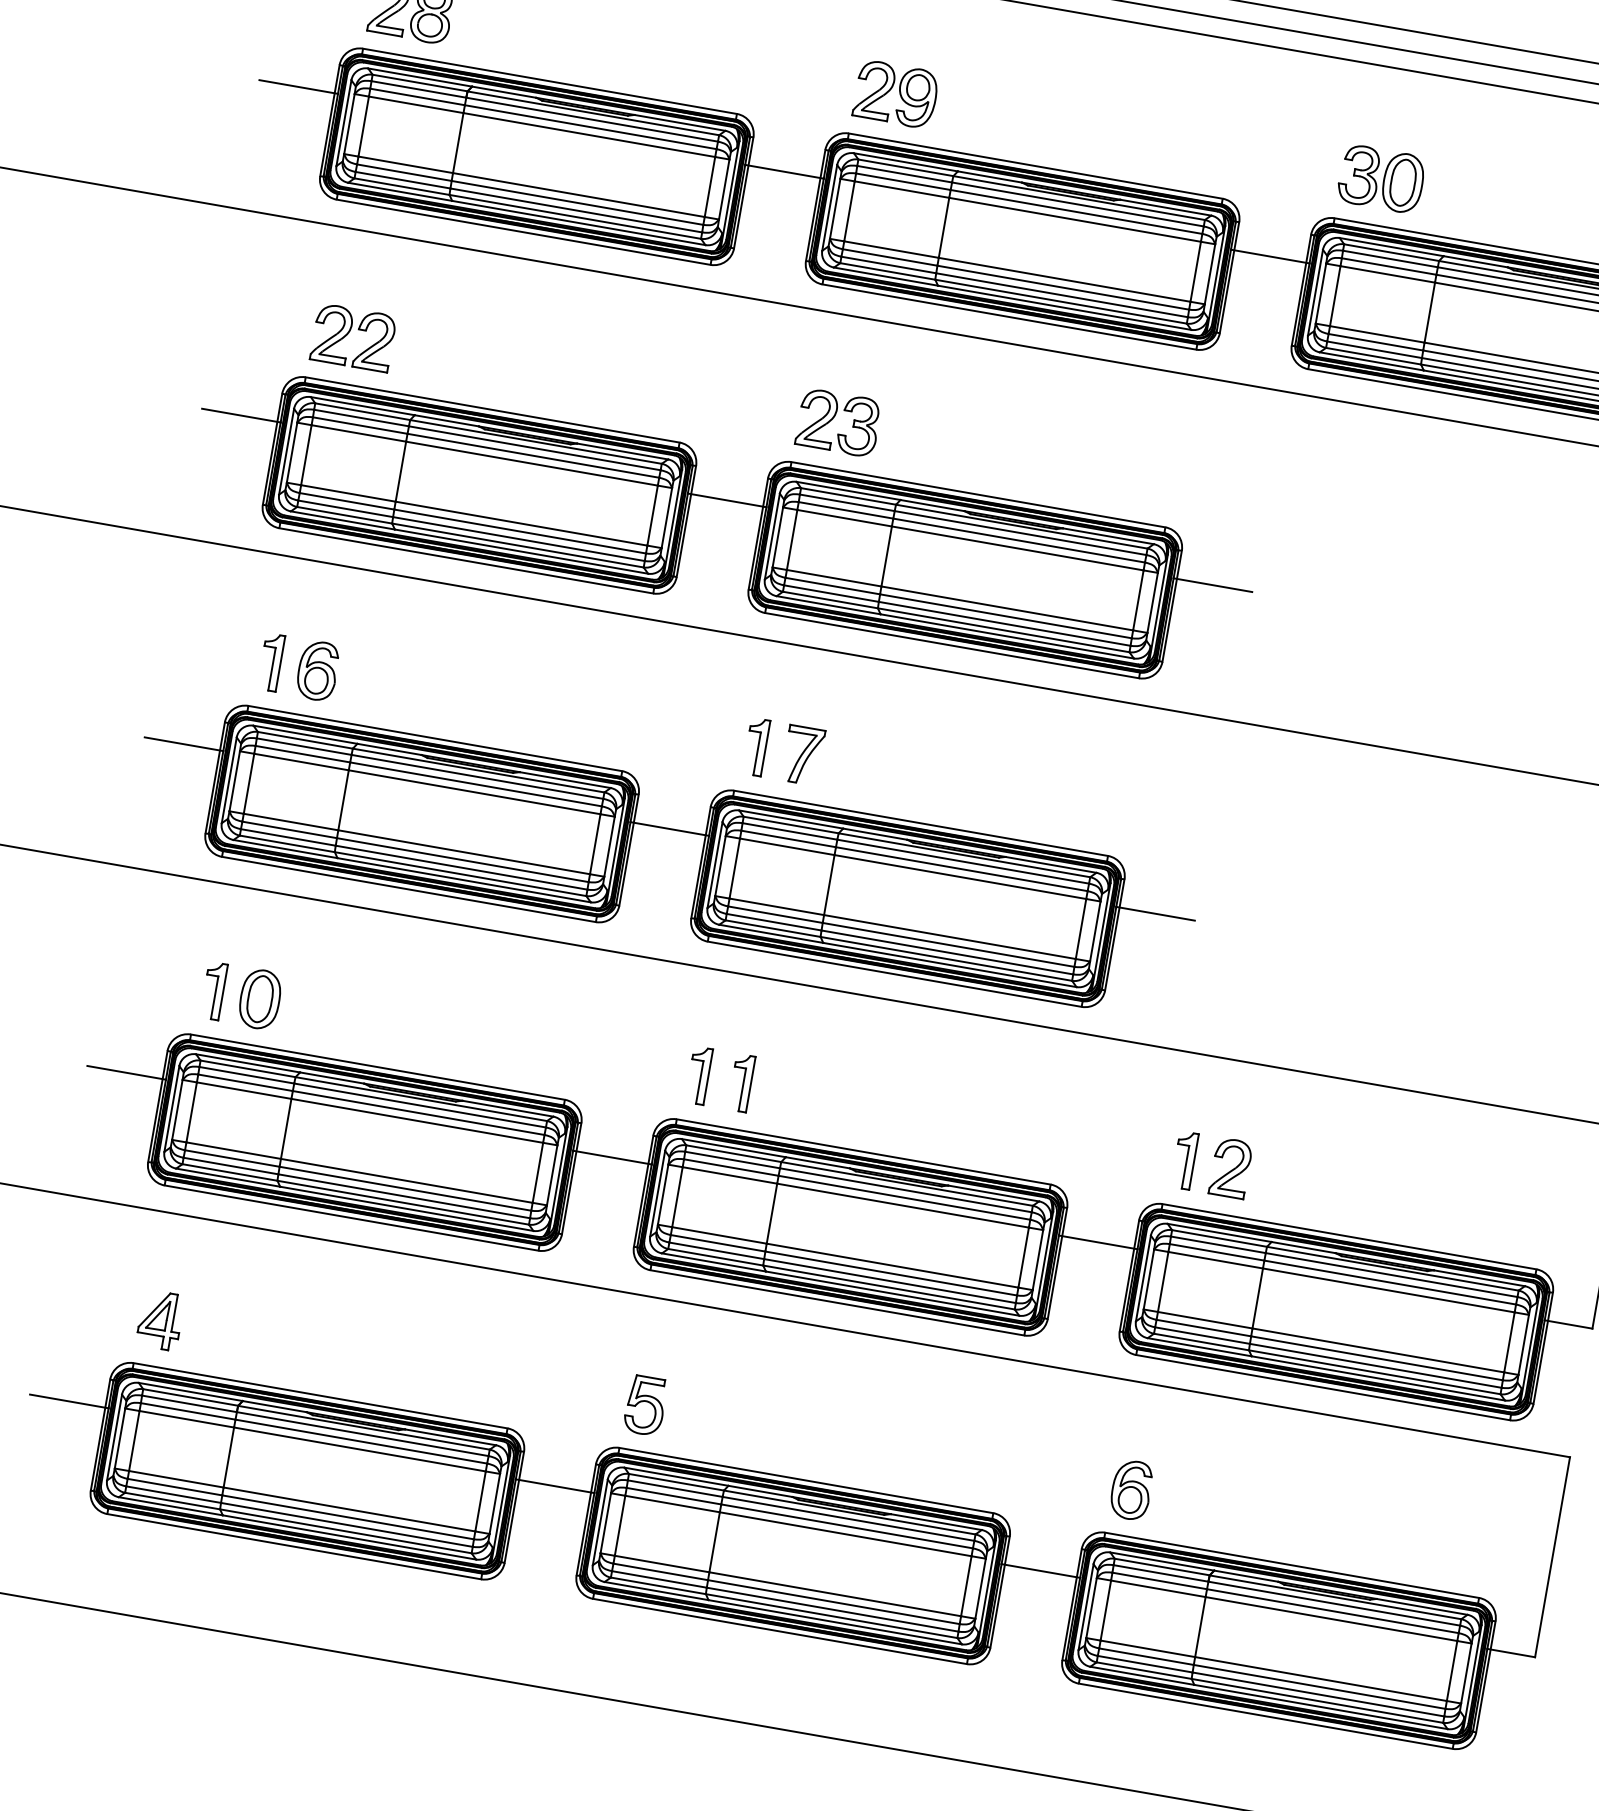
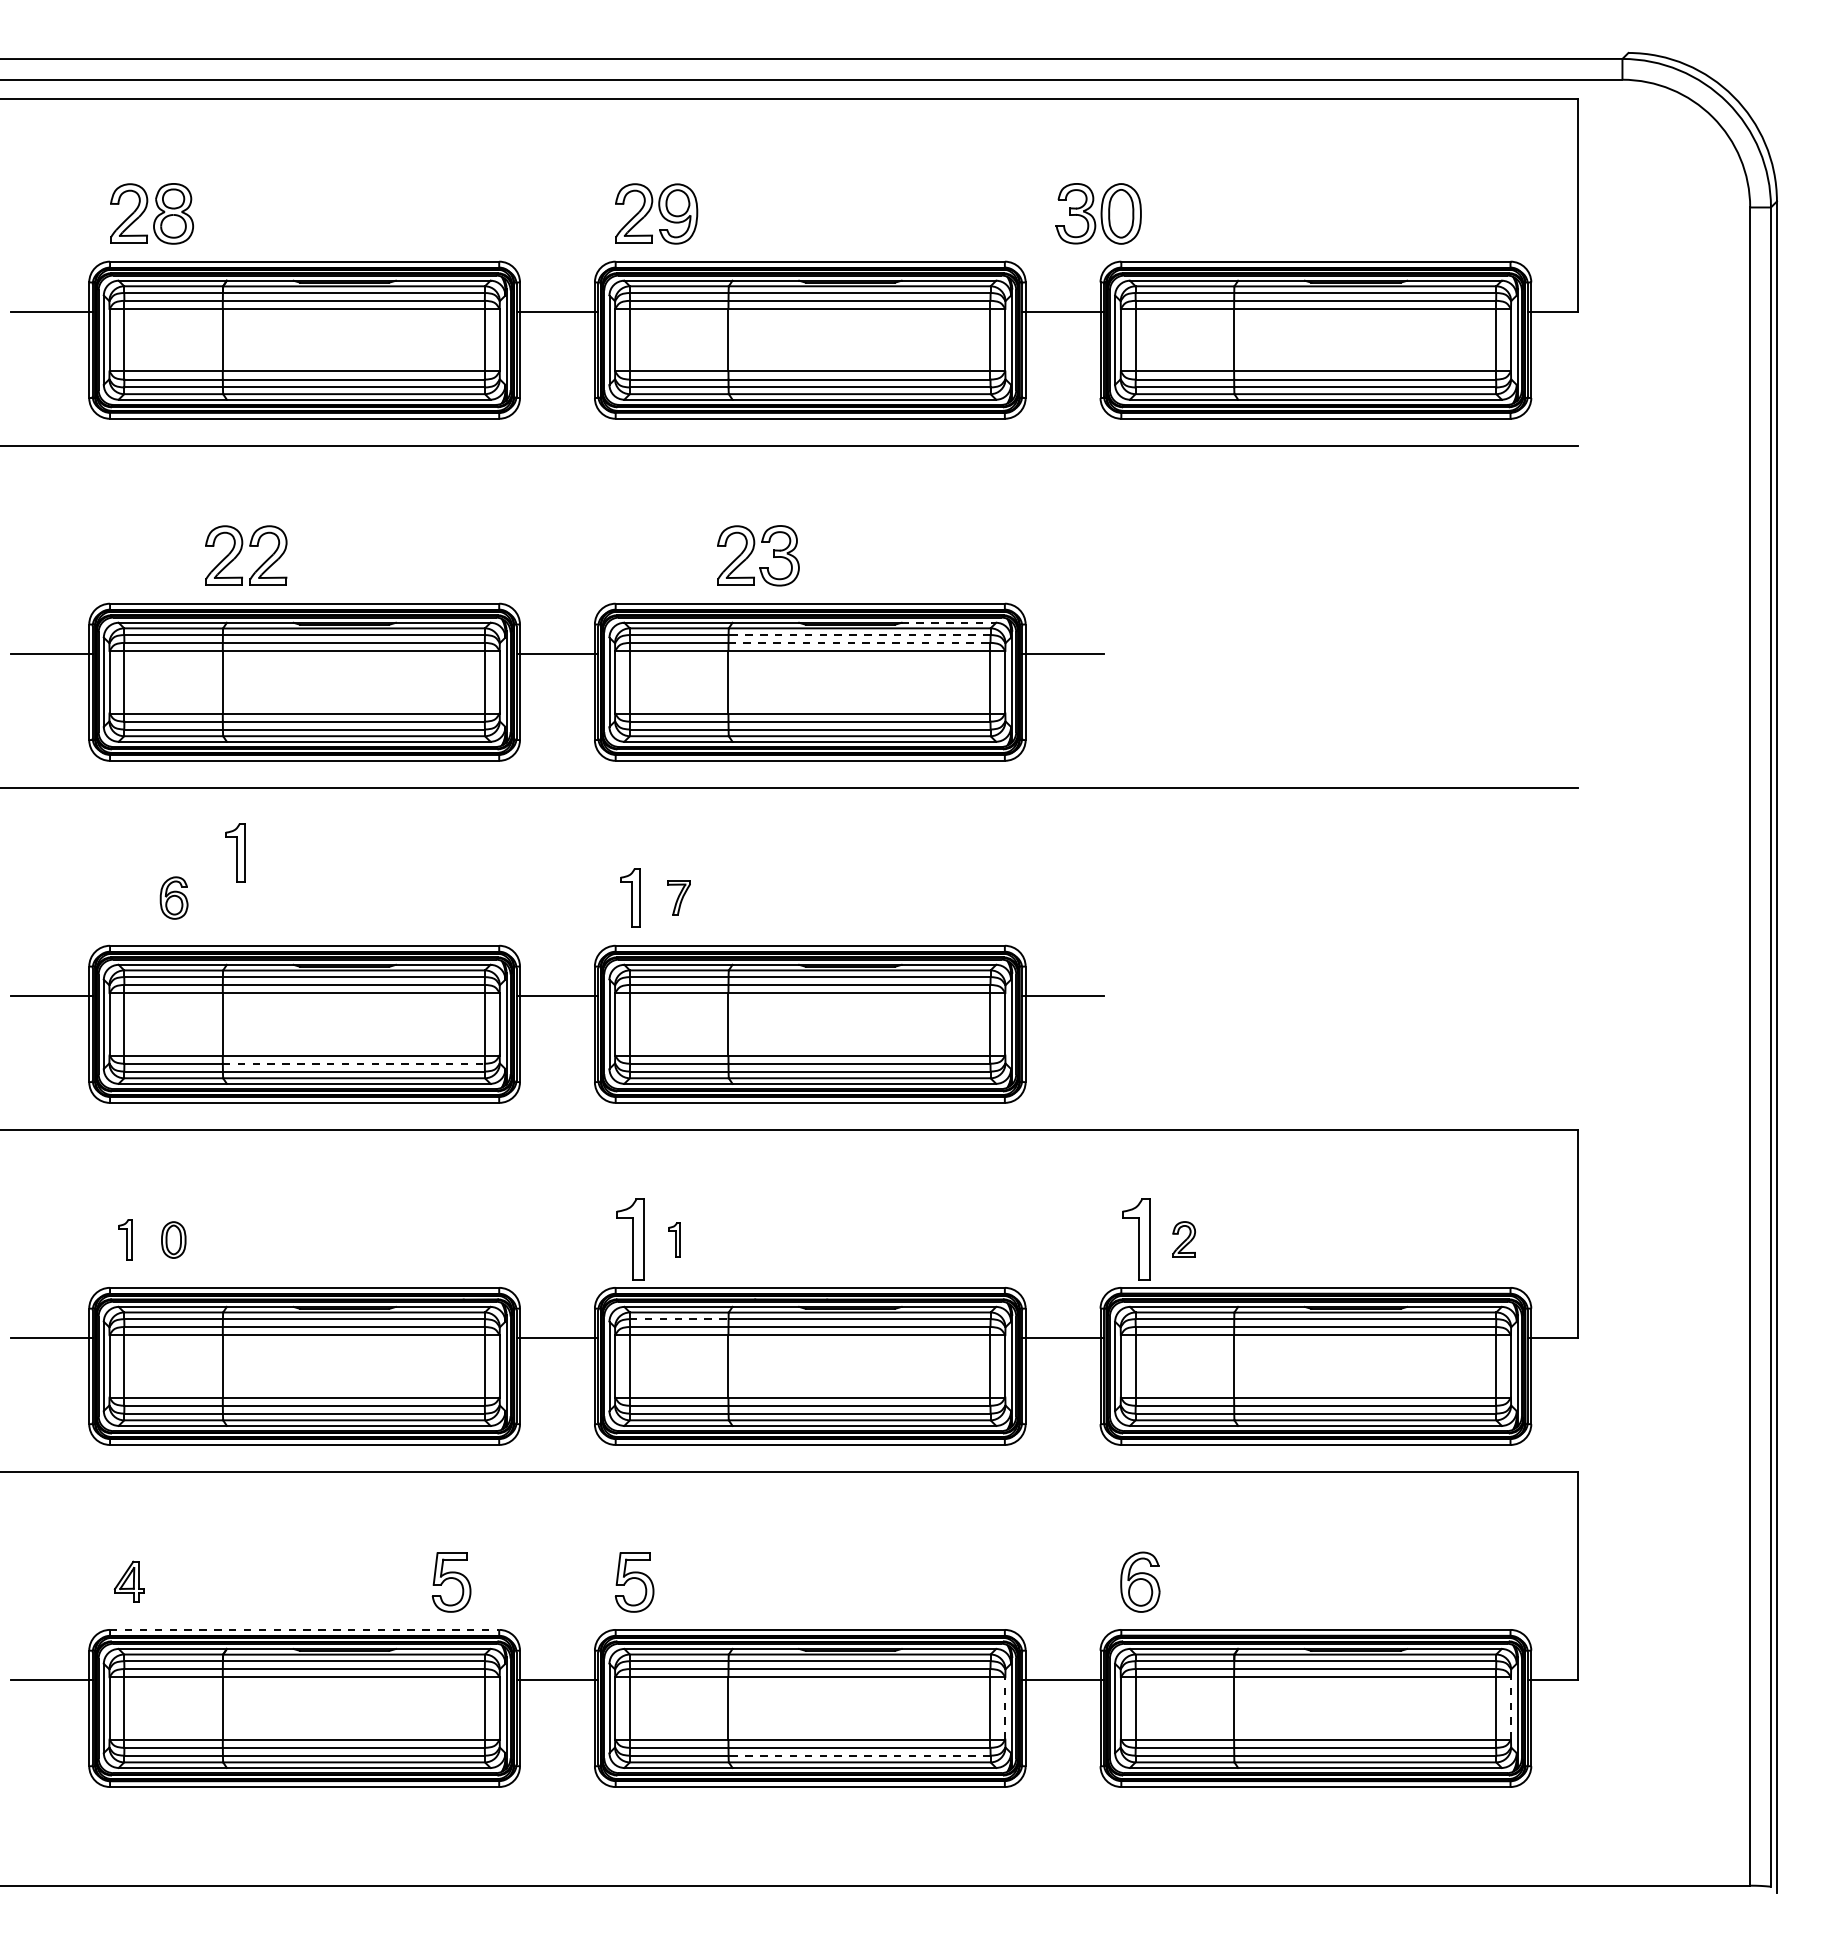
part: (1381, 178) -> (1098, 213), moved
part: (349, 333) -> (241, 551), moved
part: (834, 417) -> (753, 551), moved
line: (1020, 533) -> (859, 635), solid -> dashed
line: (1109, 536) -> (949, 622), solid -> dashed
line: (1019, 540) -> (859, 642), solid -> dashed
part: (271, 662) -> (235, 852), moved
part: (318, 670) -> (174, 897), size x0.7
part: (803, 755) -> (679, 897), size x0.6
line: (462, 859) -> (353, 1063), solid -> dashed
part: (213, 990) -> (125, 1239), size x0.7
part: (260, 998) -> (173, 1239), size x0.6
part: (699, 1075) -> (630, 1239), size x1.4
part: (741, 1082) -> (674, 1239), size x0.6
line: (732, 1160) -> (679, 1319), solid -> dashed
part: (1184, 1160) -> (1135, 1239), size x1.4
part: (1231, 1168) -> (1184, 1239), size x0.6
part: (160, 1319) -> (129, 1581), size x0.7
part: (469, 1374) -> (451, 1582), added
line: (320, 1395) -> (304, 1629), solid -> dashed
line: (980, 1587) -> (1005, 1707), solid -> dashed
line: (832, 1609) -> (859, 1755), solid -> dashed
line: (1466, 1672) -> (1510, 1707), solid -> dashed

